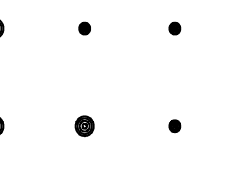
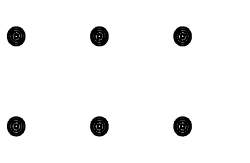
part: (84, 28) -> (99, 36), size x1.67
part: (174, 28) -> (182, 36), size x1.67
part: (174, 126) -> (182, 126), size x1.67

